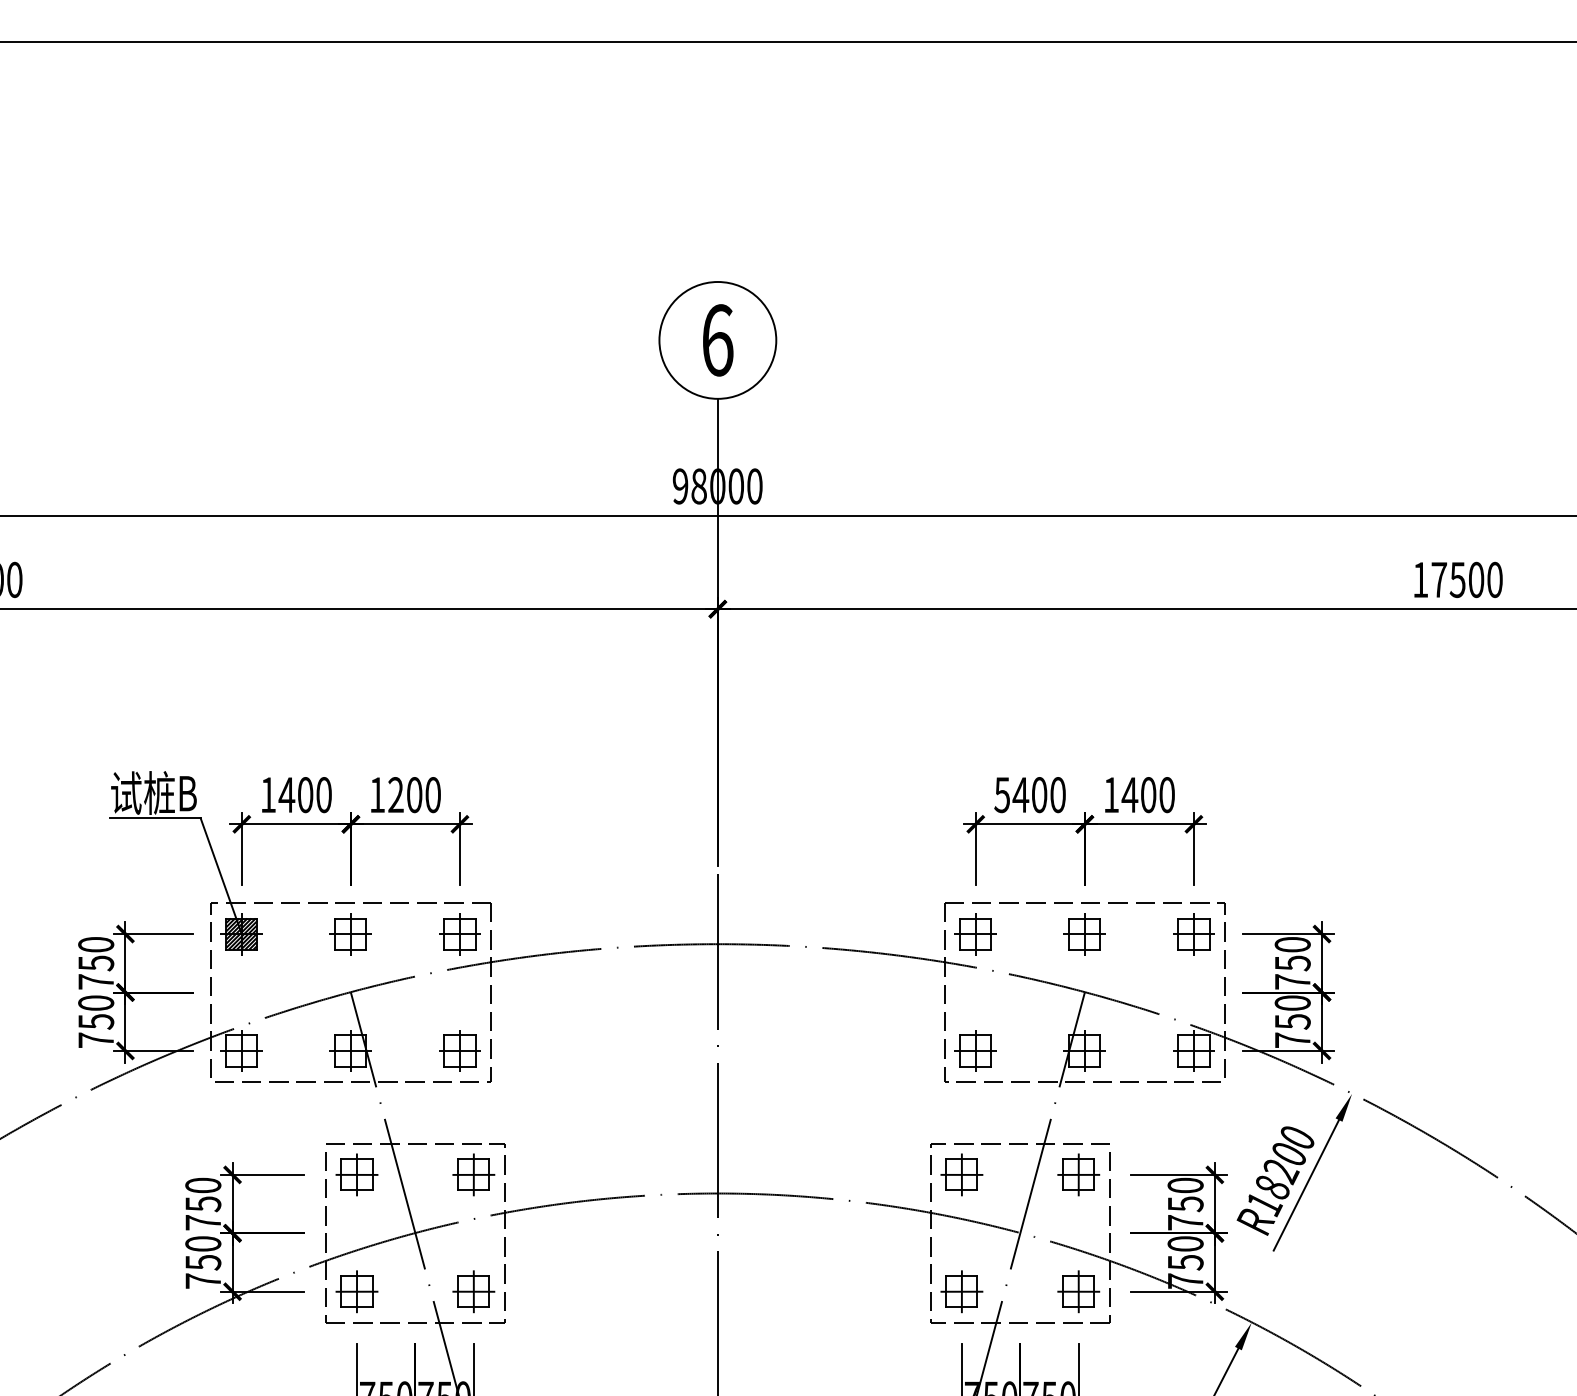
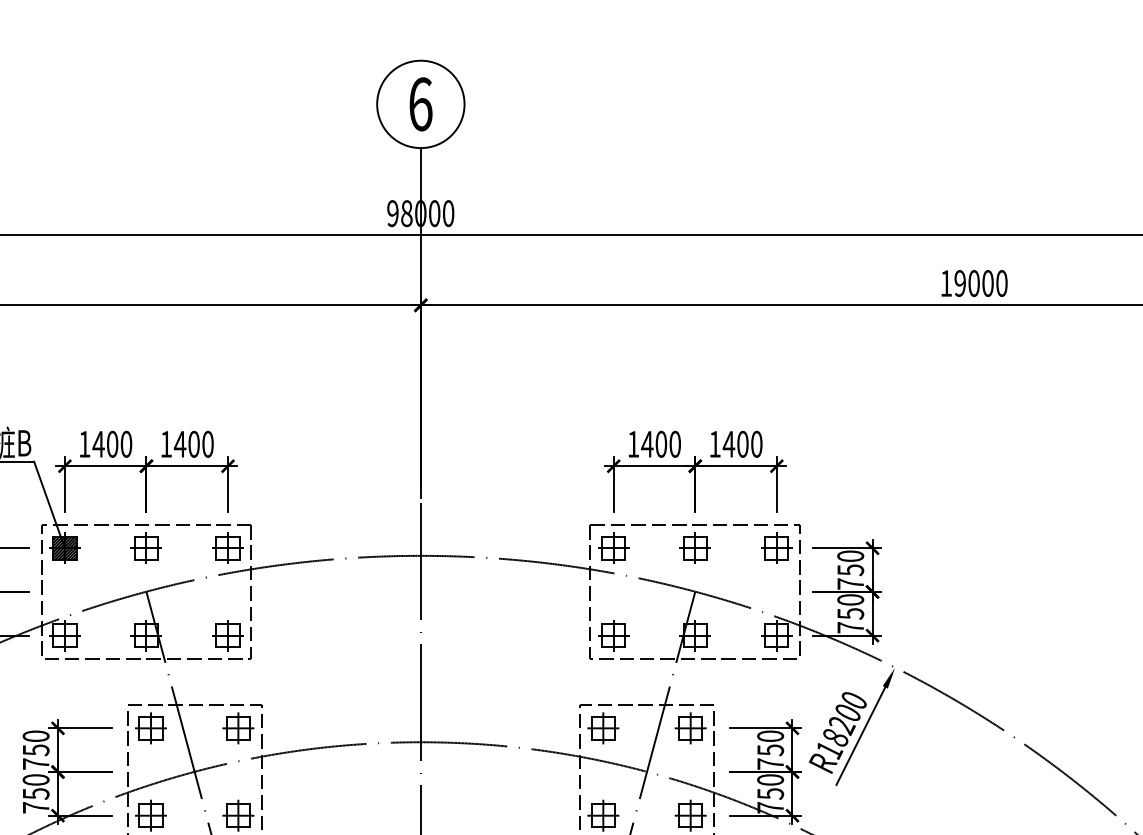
text: (1448, 579) -> (967, 283), 17500 -> 19000
text: (395, 794) -> (179, 443), 1200 -> 1400
text: (1001, 795) -> (632, 444), 5400 -> 1400

